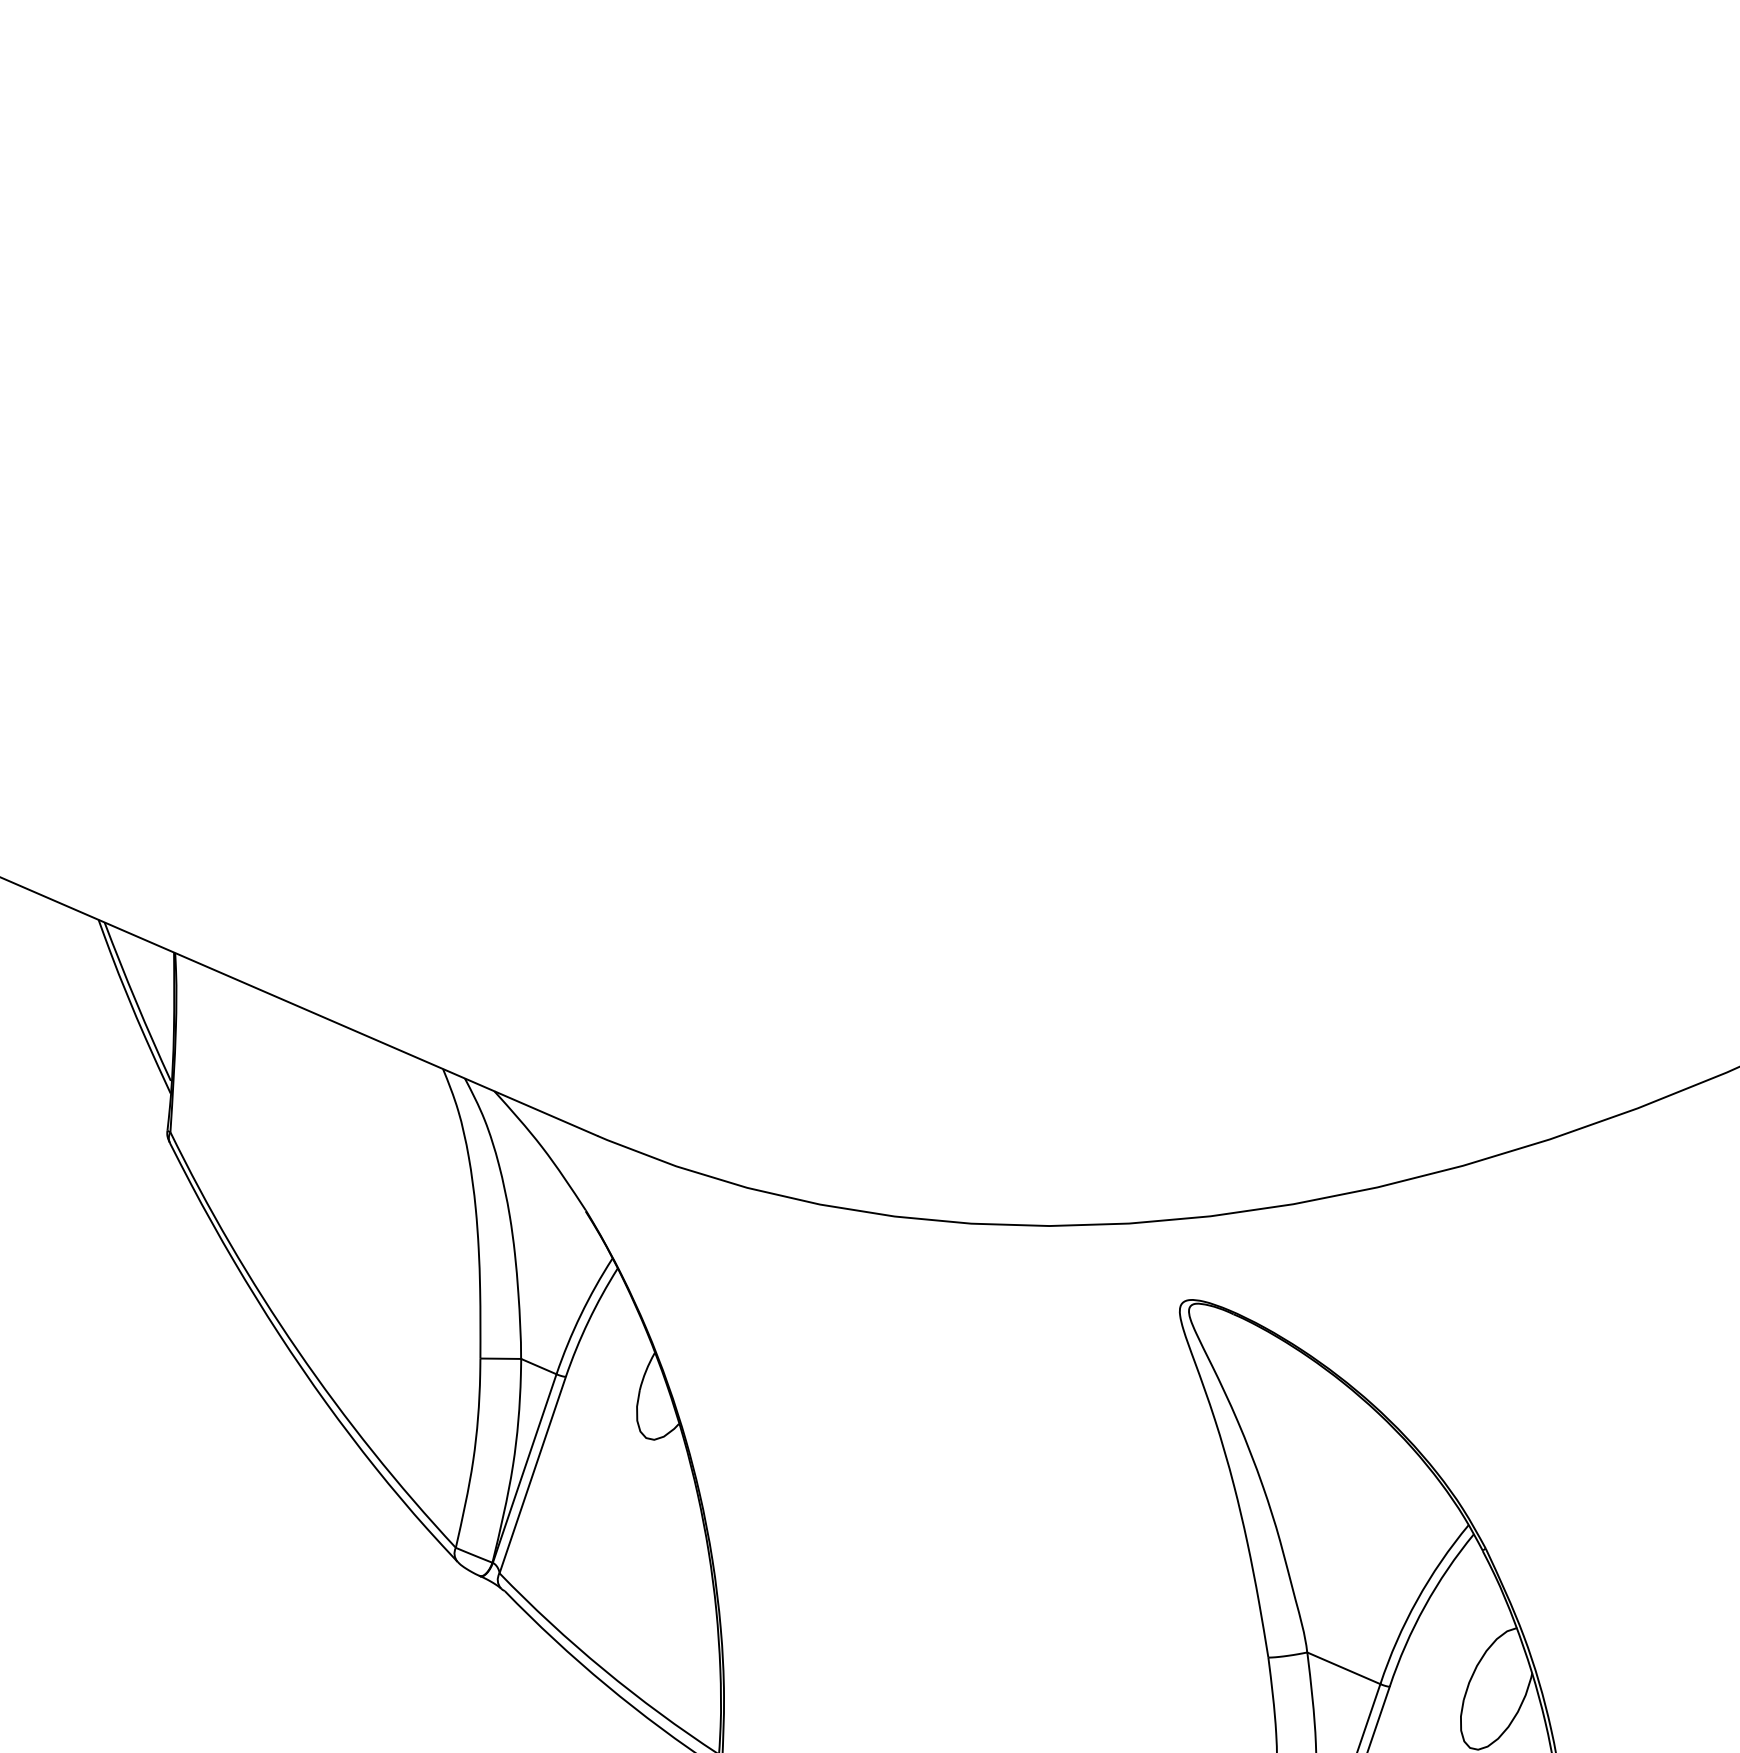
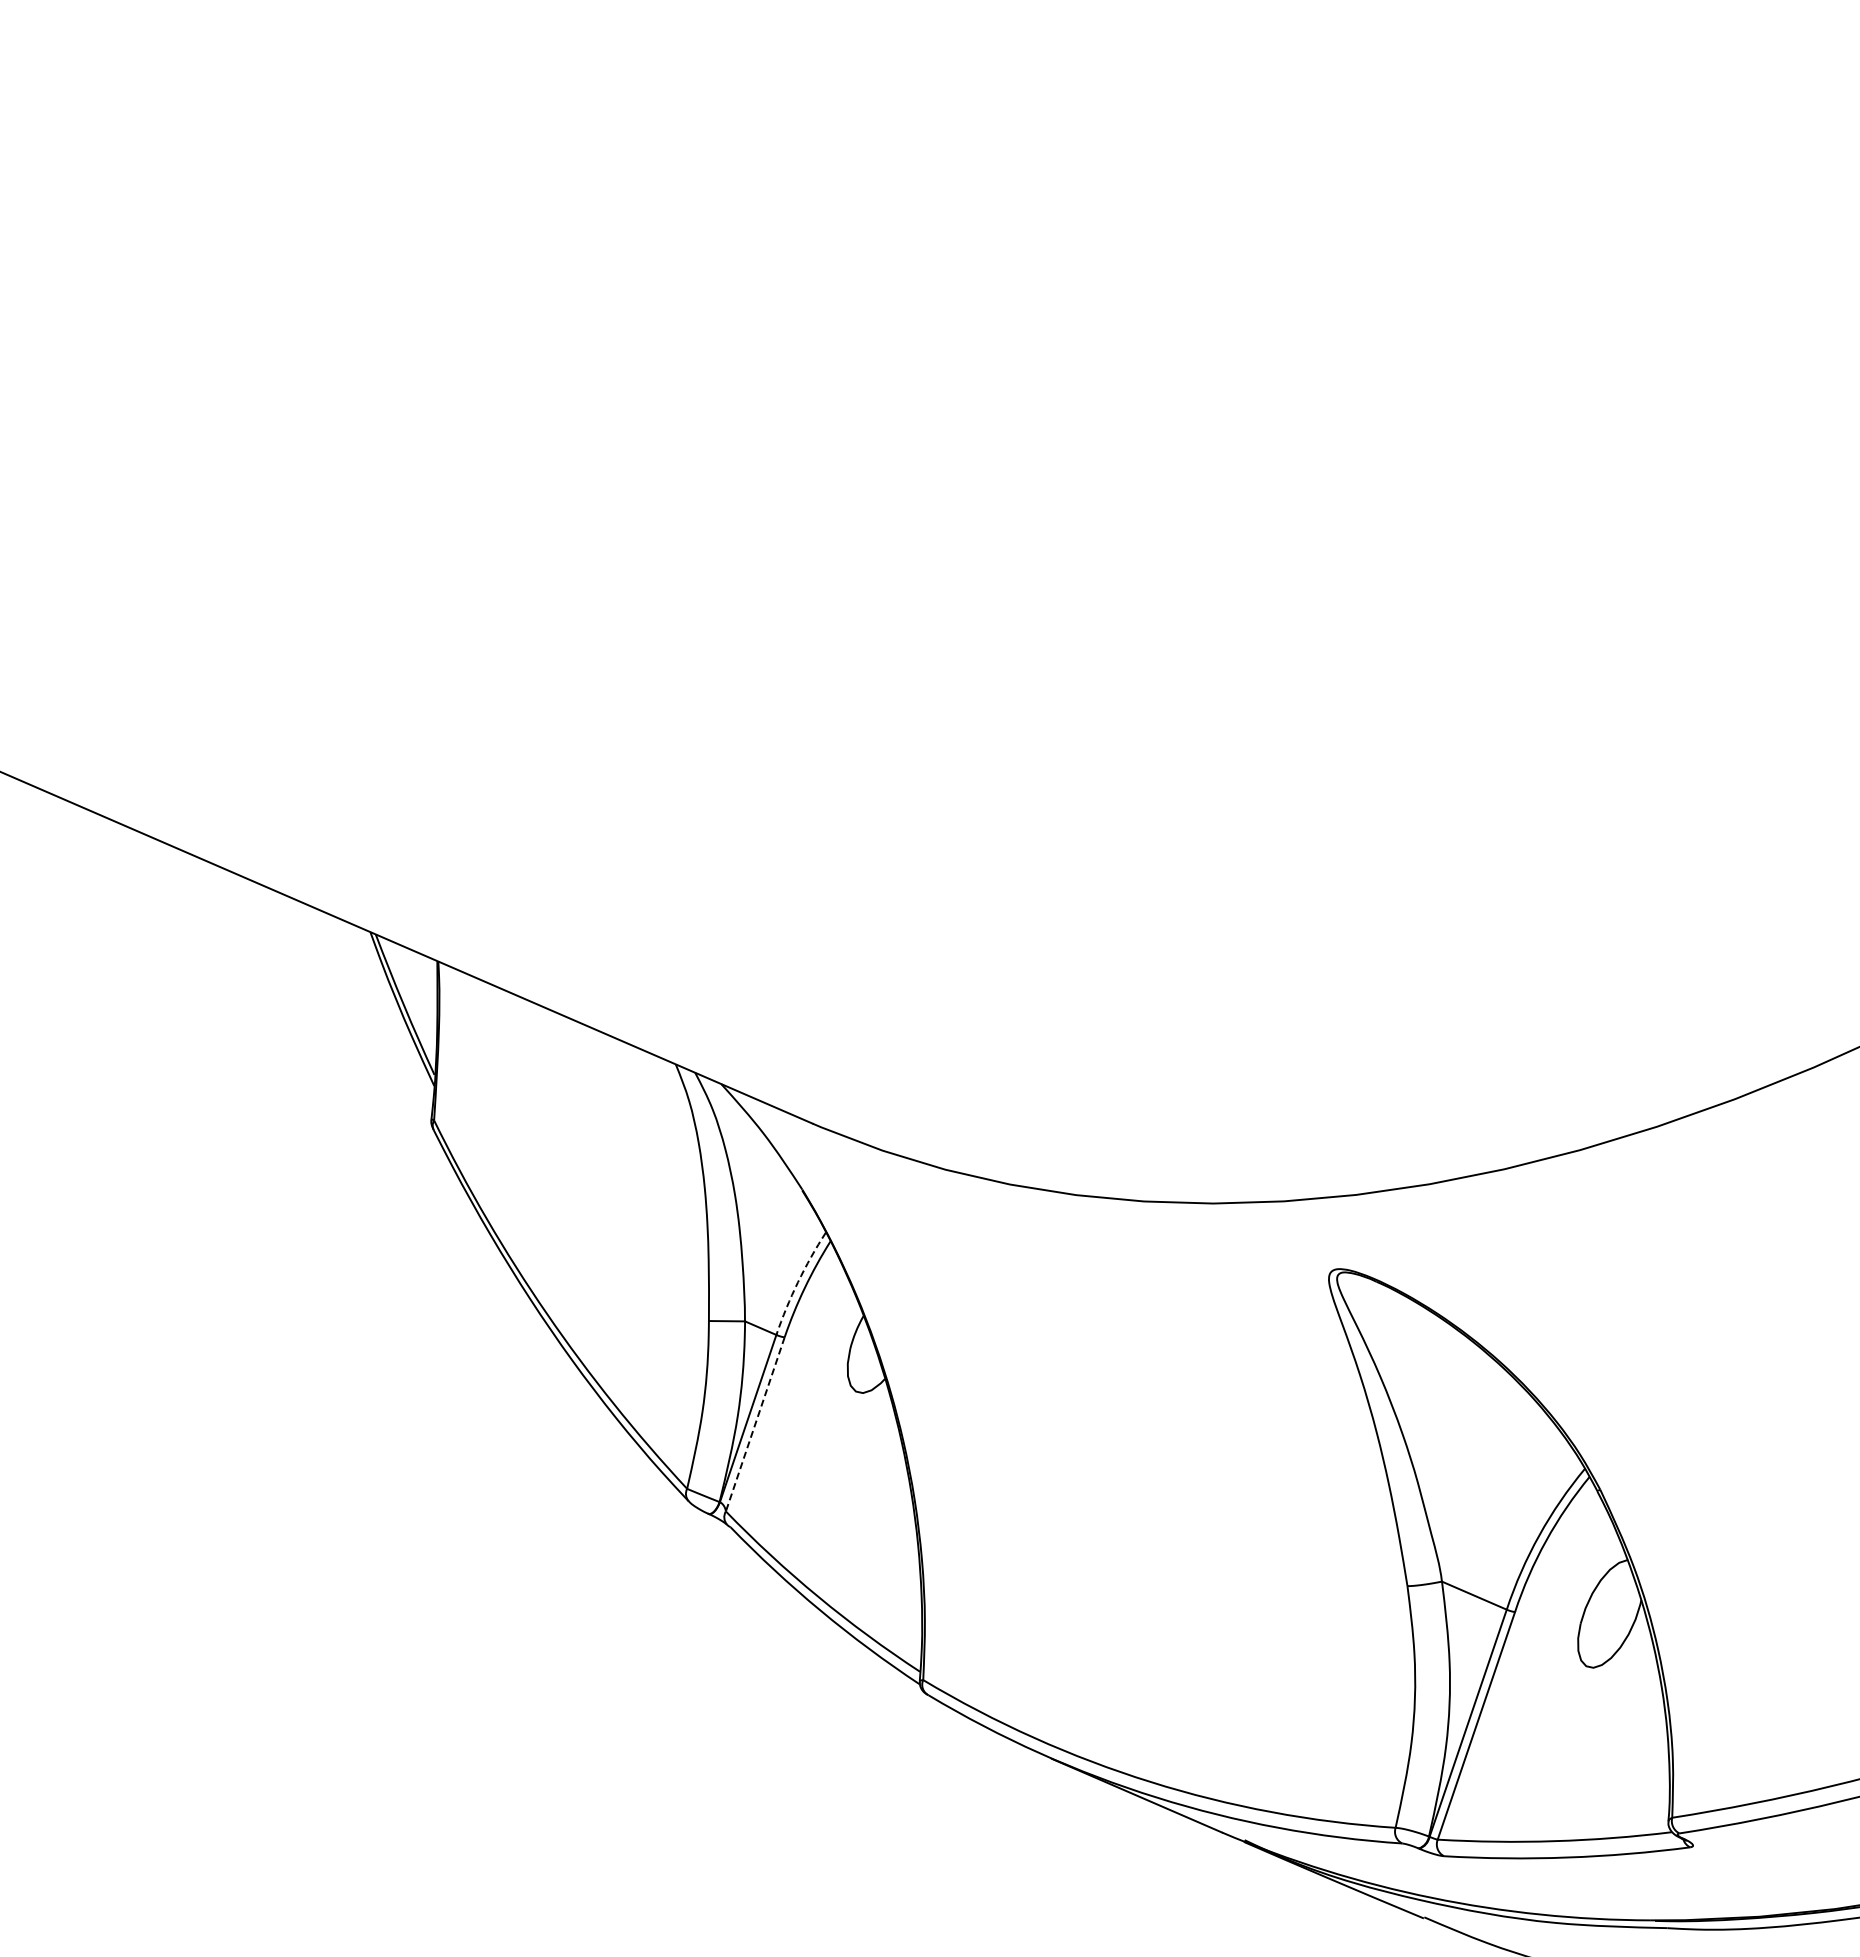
arc: (581, 1315) -> (798, 1282), solid -> dashed
line: (532, 1475) -> (755, 1424), solid -> dashed

